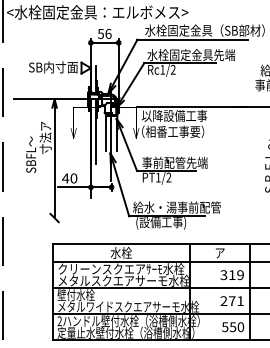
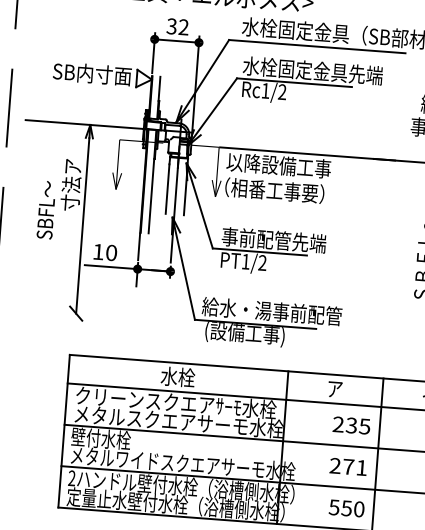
text: (104, 33) -> (177, 26), 56 -> 32
text: (65, 178) -> (98, 252), 40 -> 10
text: (231, 275) -> (350, 426), 319 -> 235

